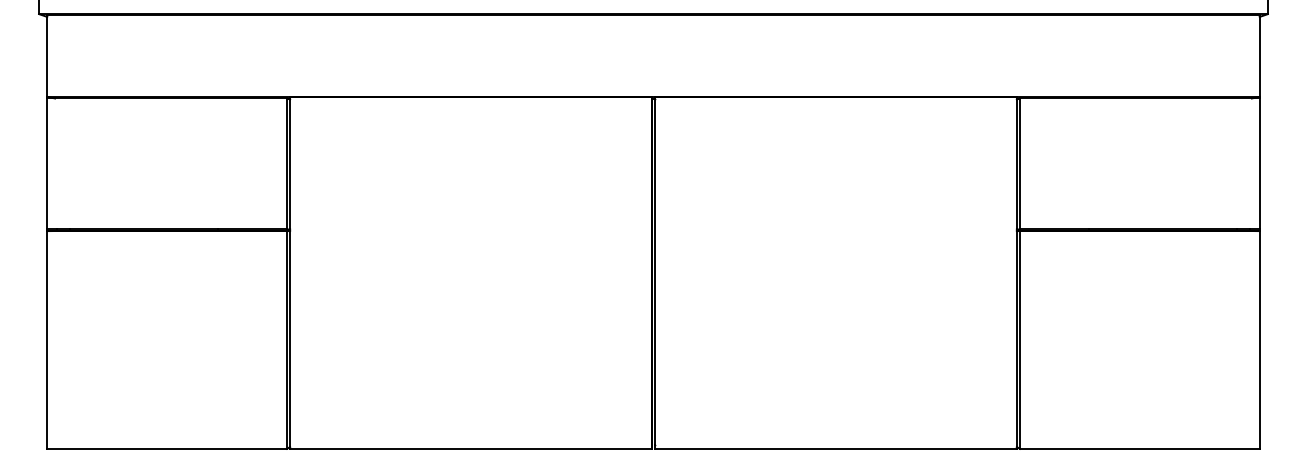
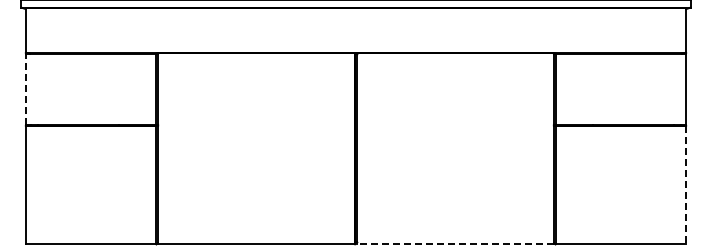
line: (46, 164) -> (25, 89), solid -> dashed
line: (1260, 340) -> (686, 185), solid -> dashed
line: (836, 449) -> (455, 244), solid -> dashed

